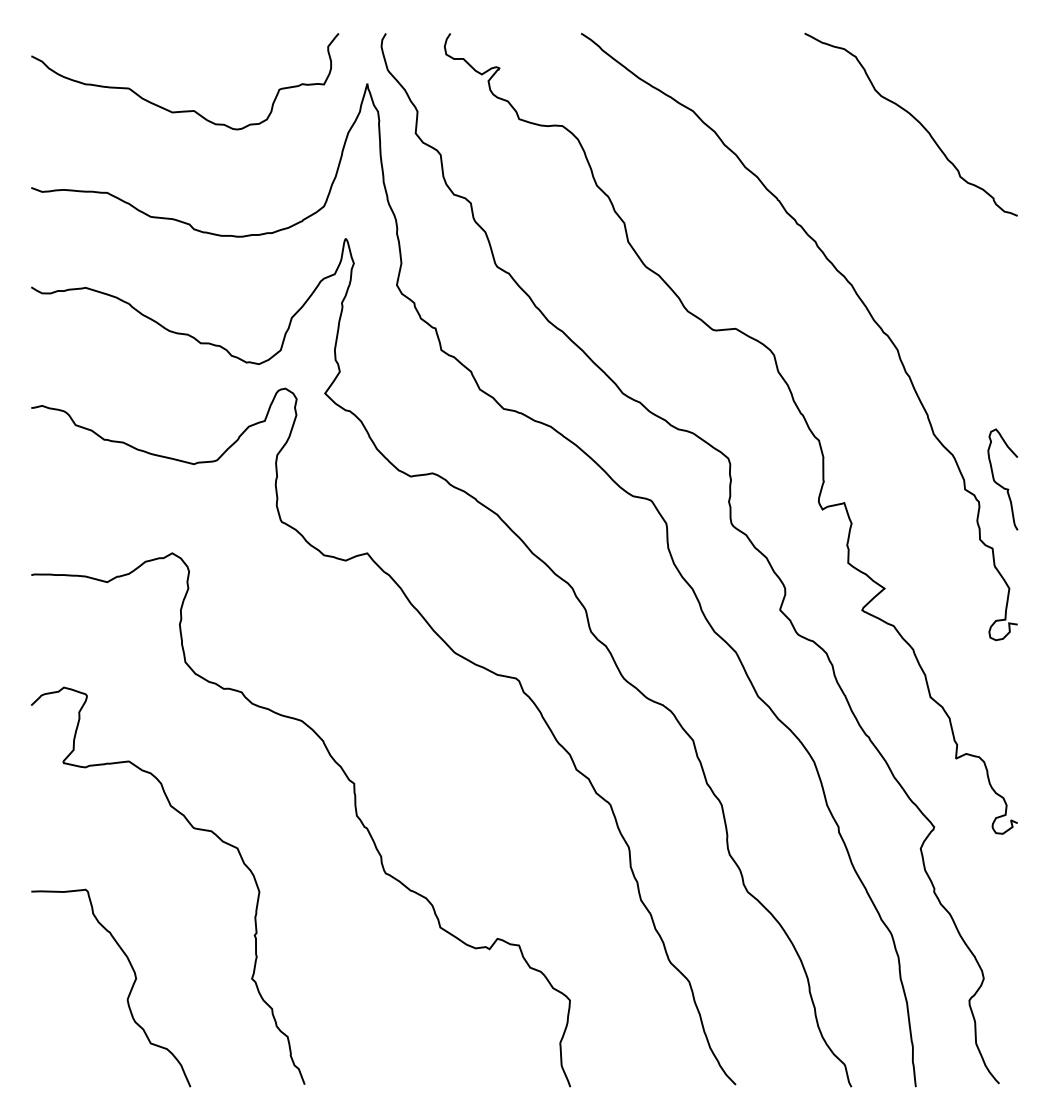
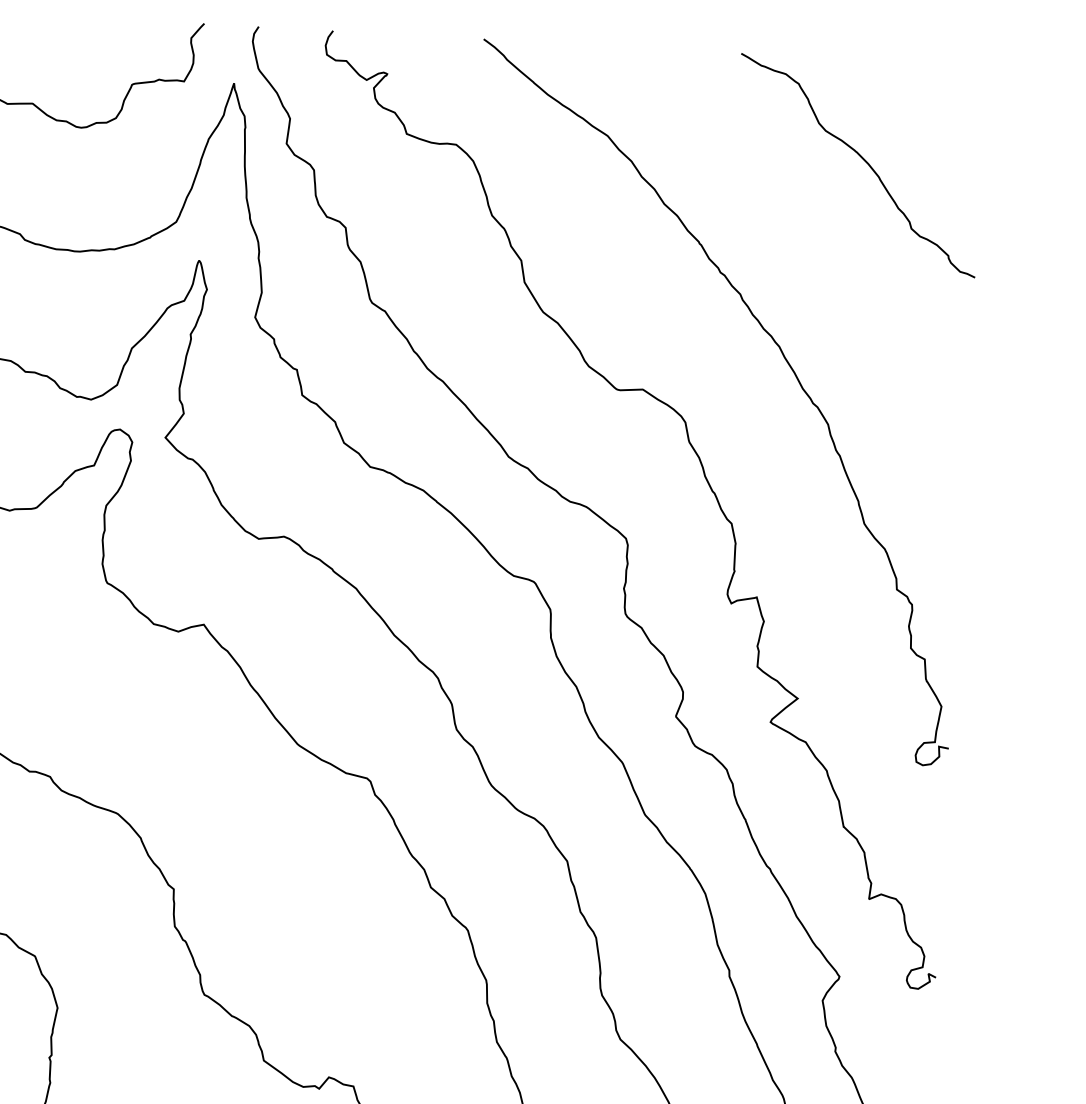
curve: (1000, 484) -> (938, 586), removed

